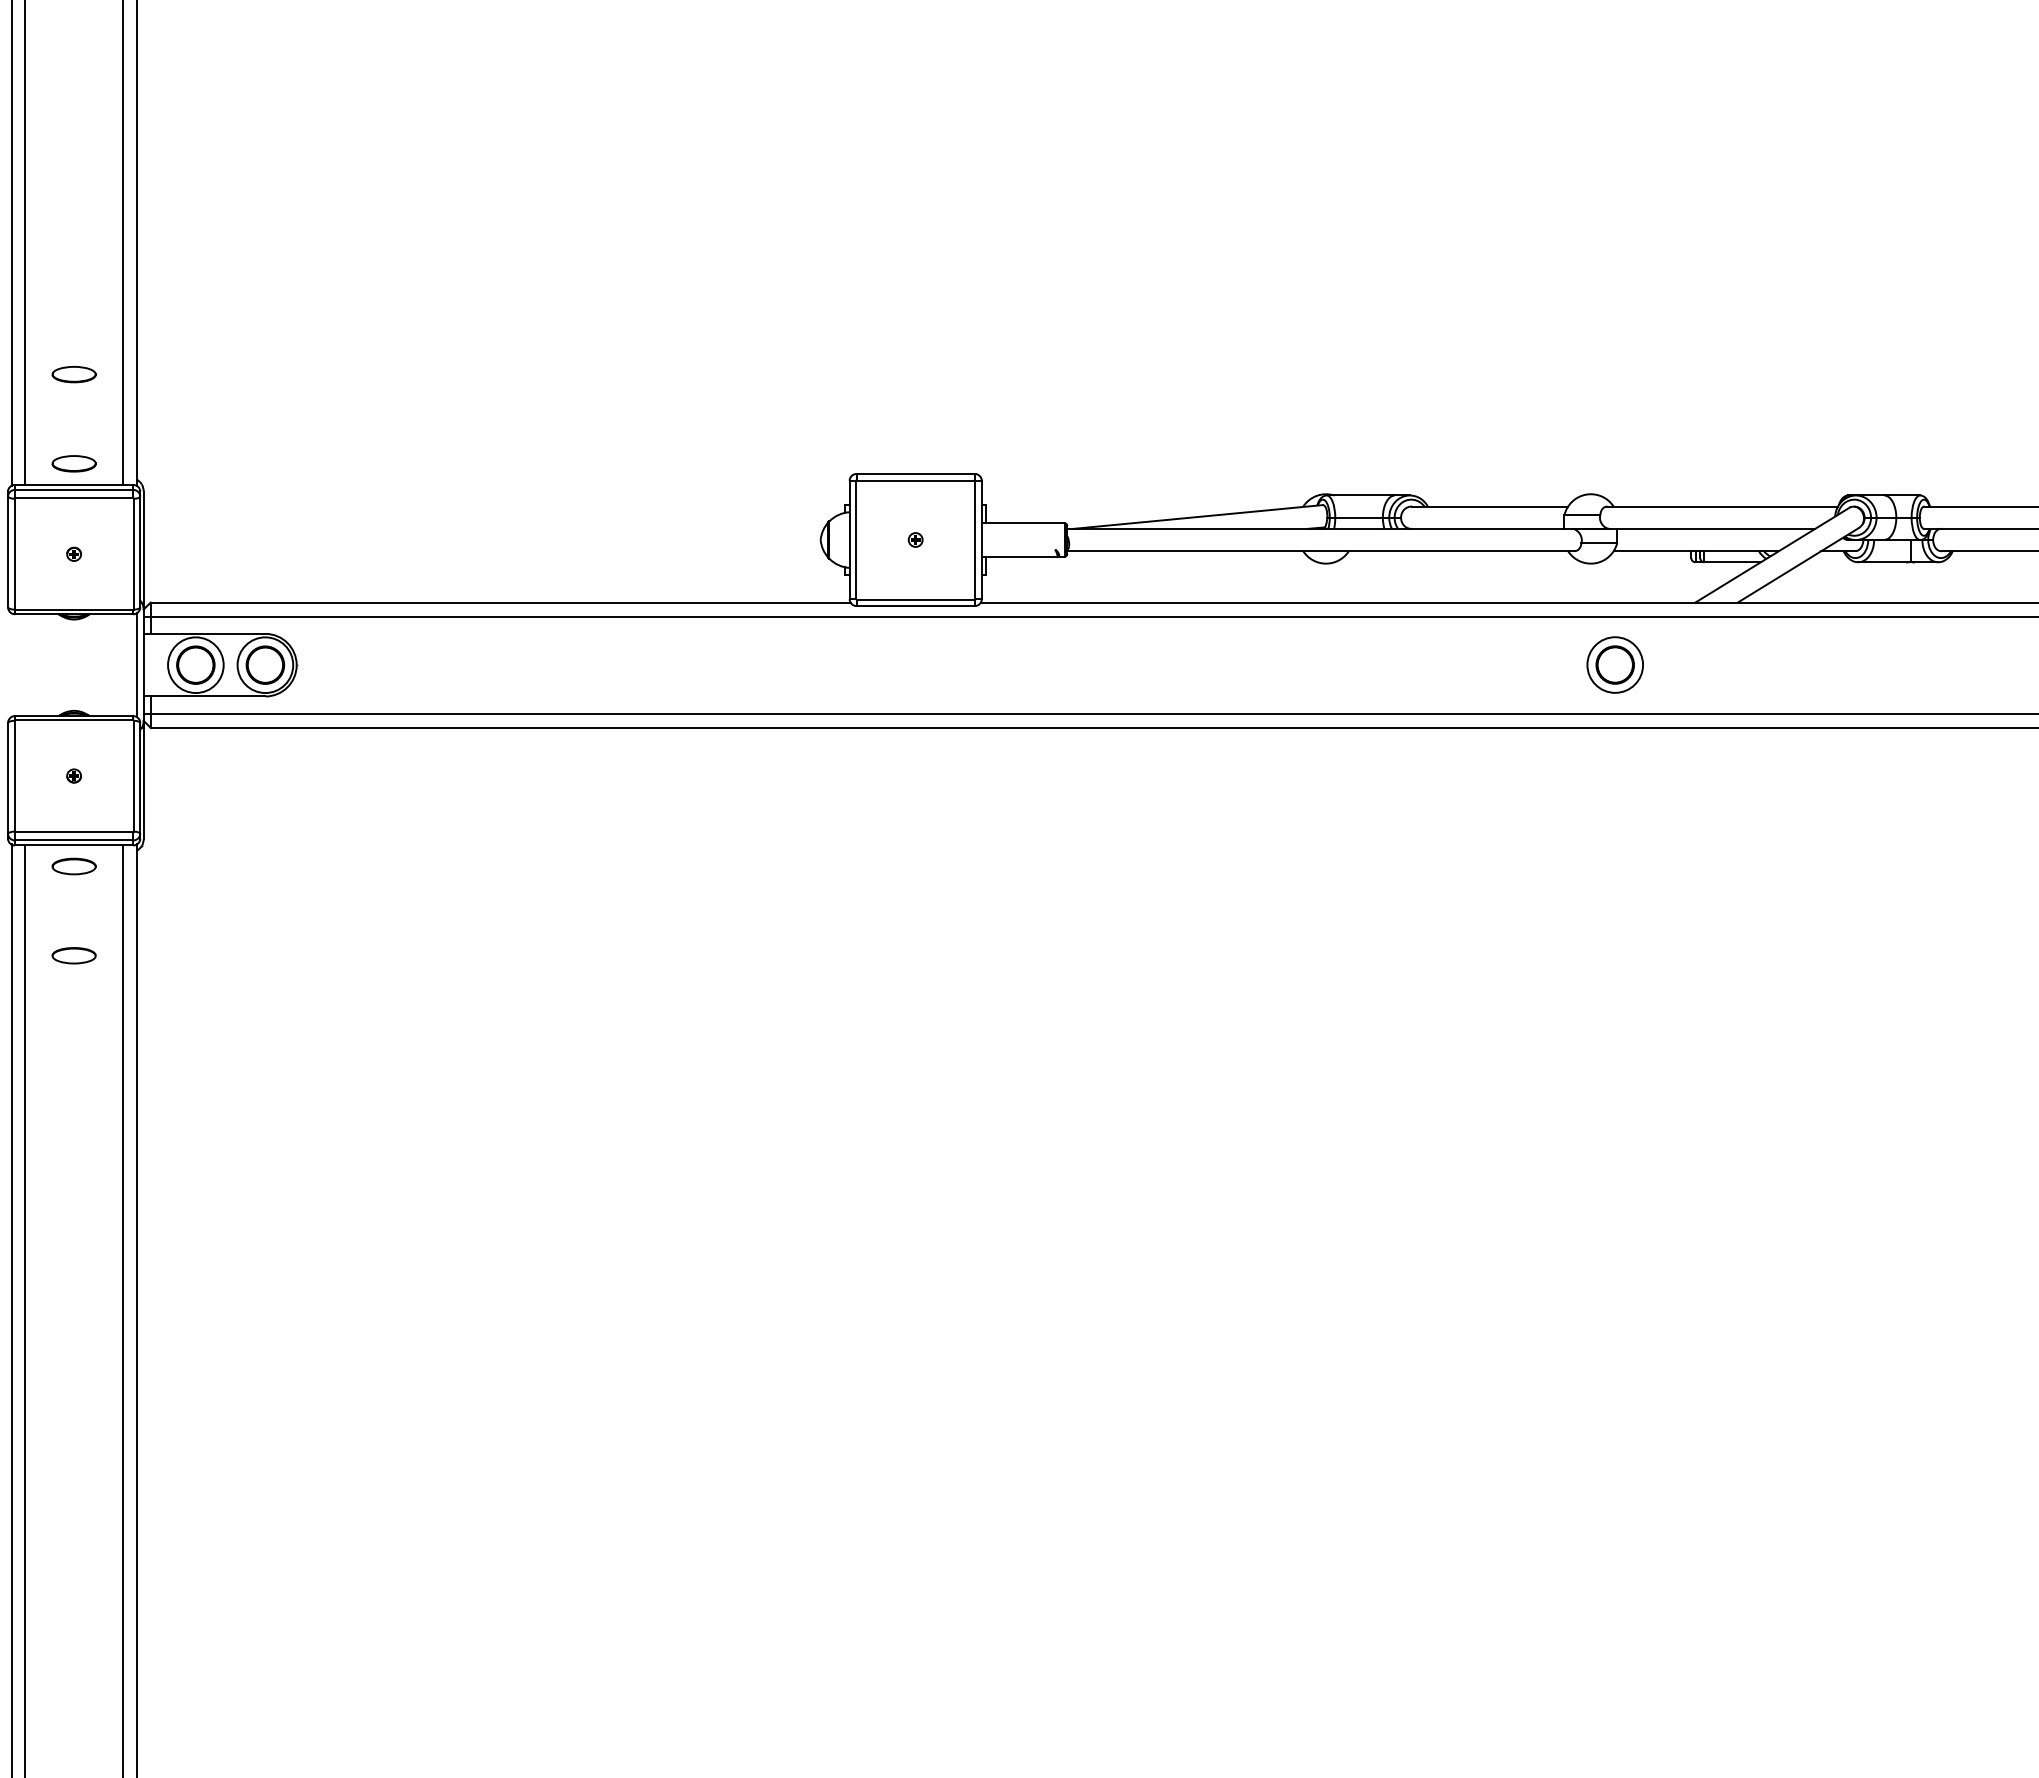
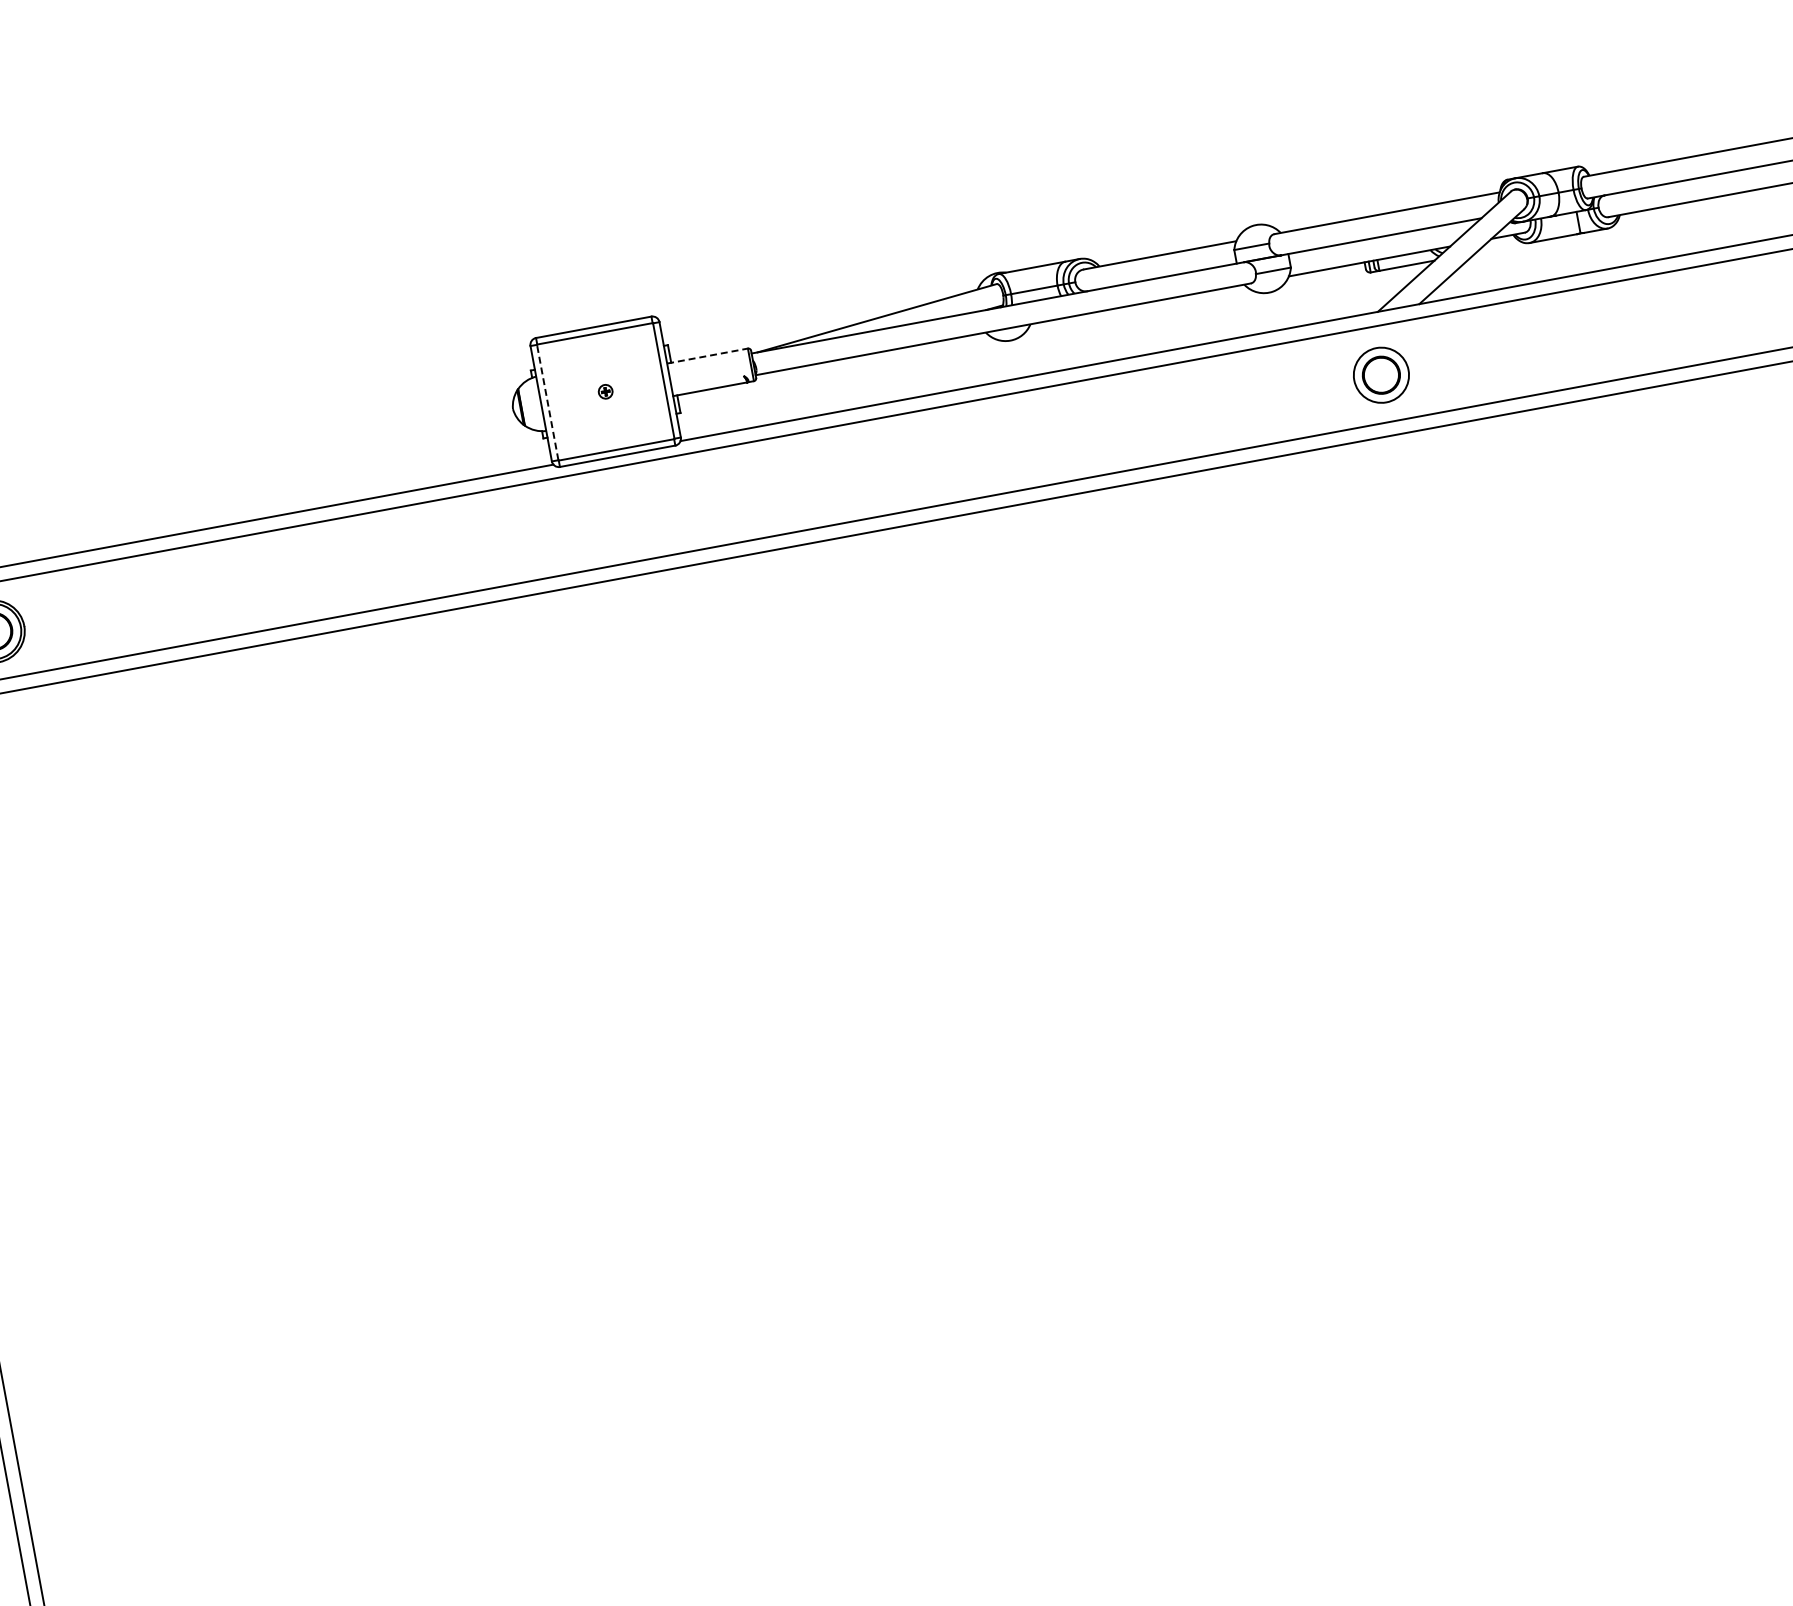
line: (1023, 523) -> (707, 356), solid -> dashed
line: (856, 539) -> (547, 402), solid -> dashed
part: (1614, 664) -> (1380, 374), moved

